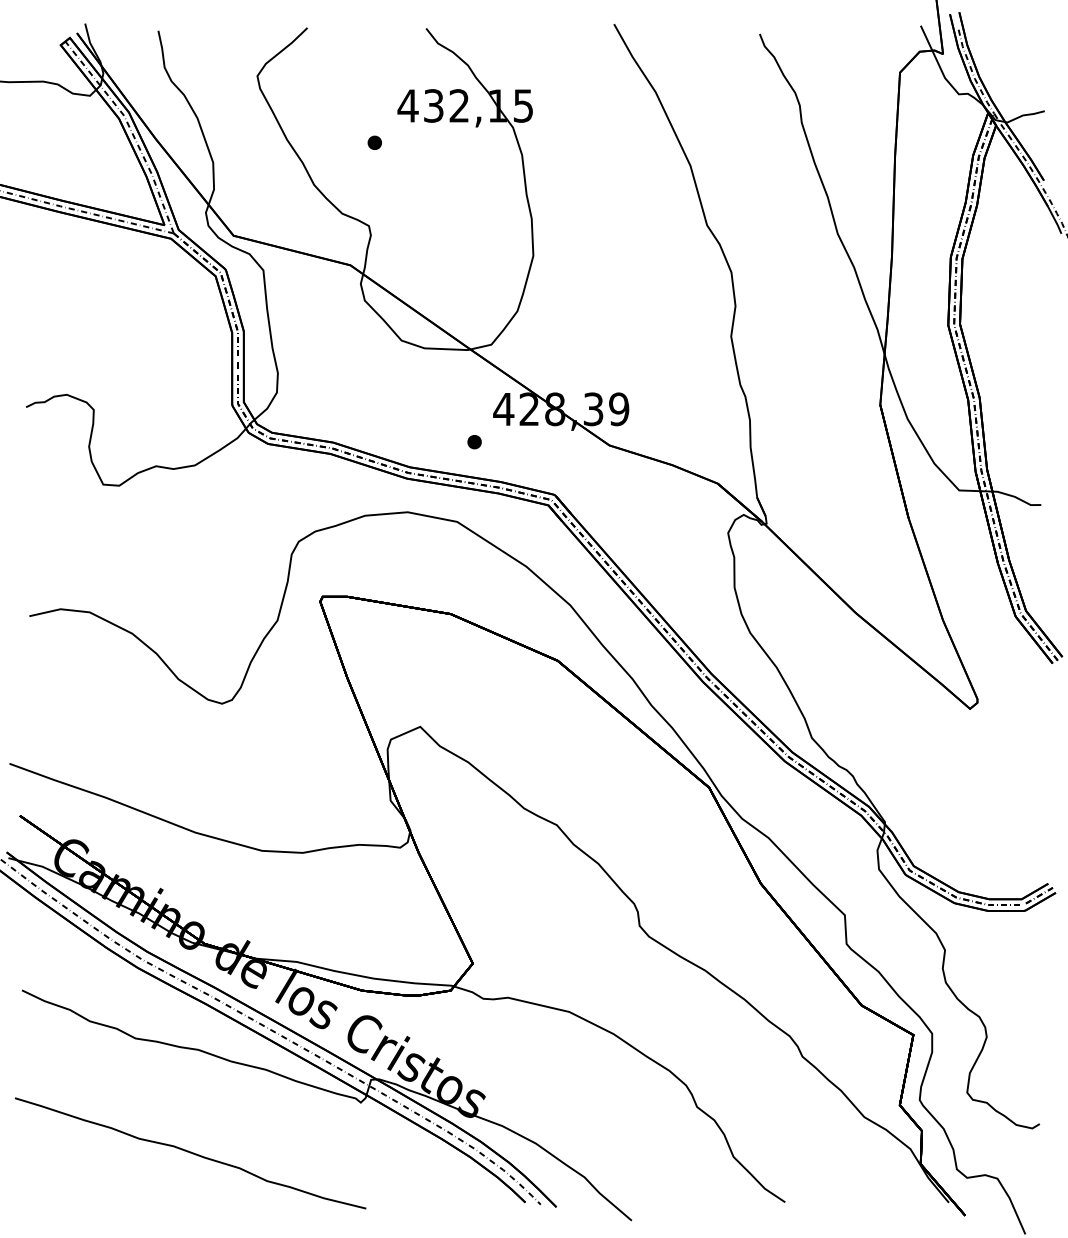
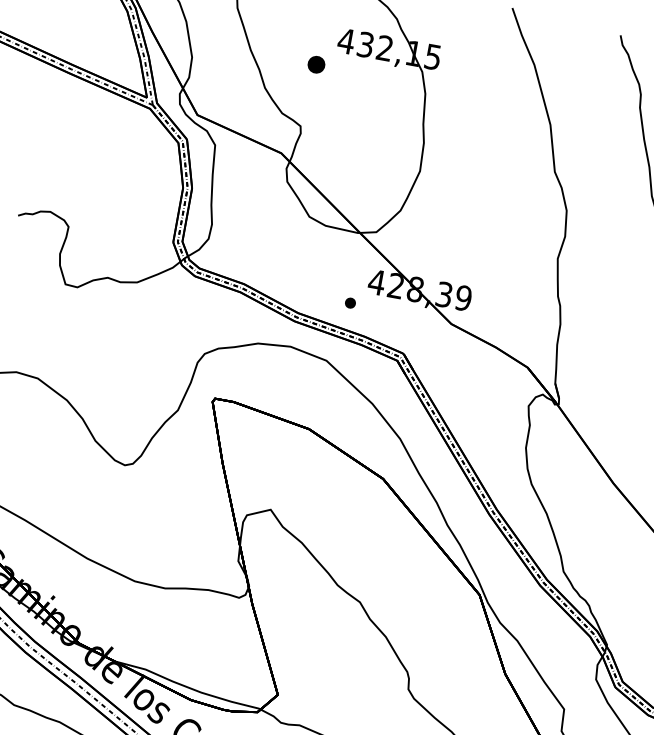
part: (374, 142) -> (316, 64), size x1.6

